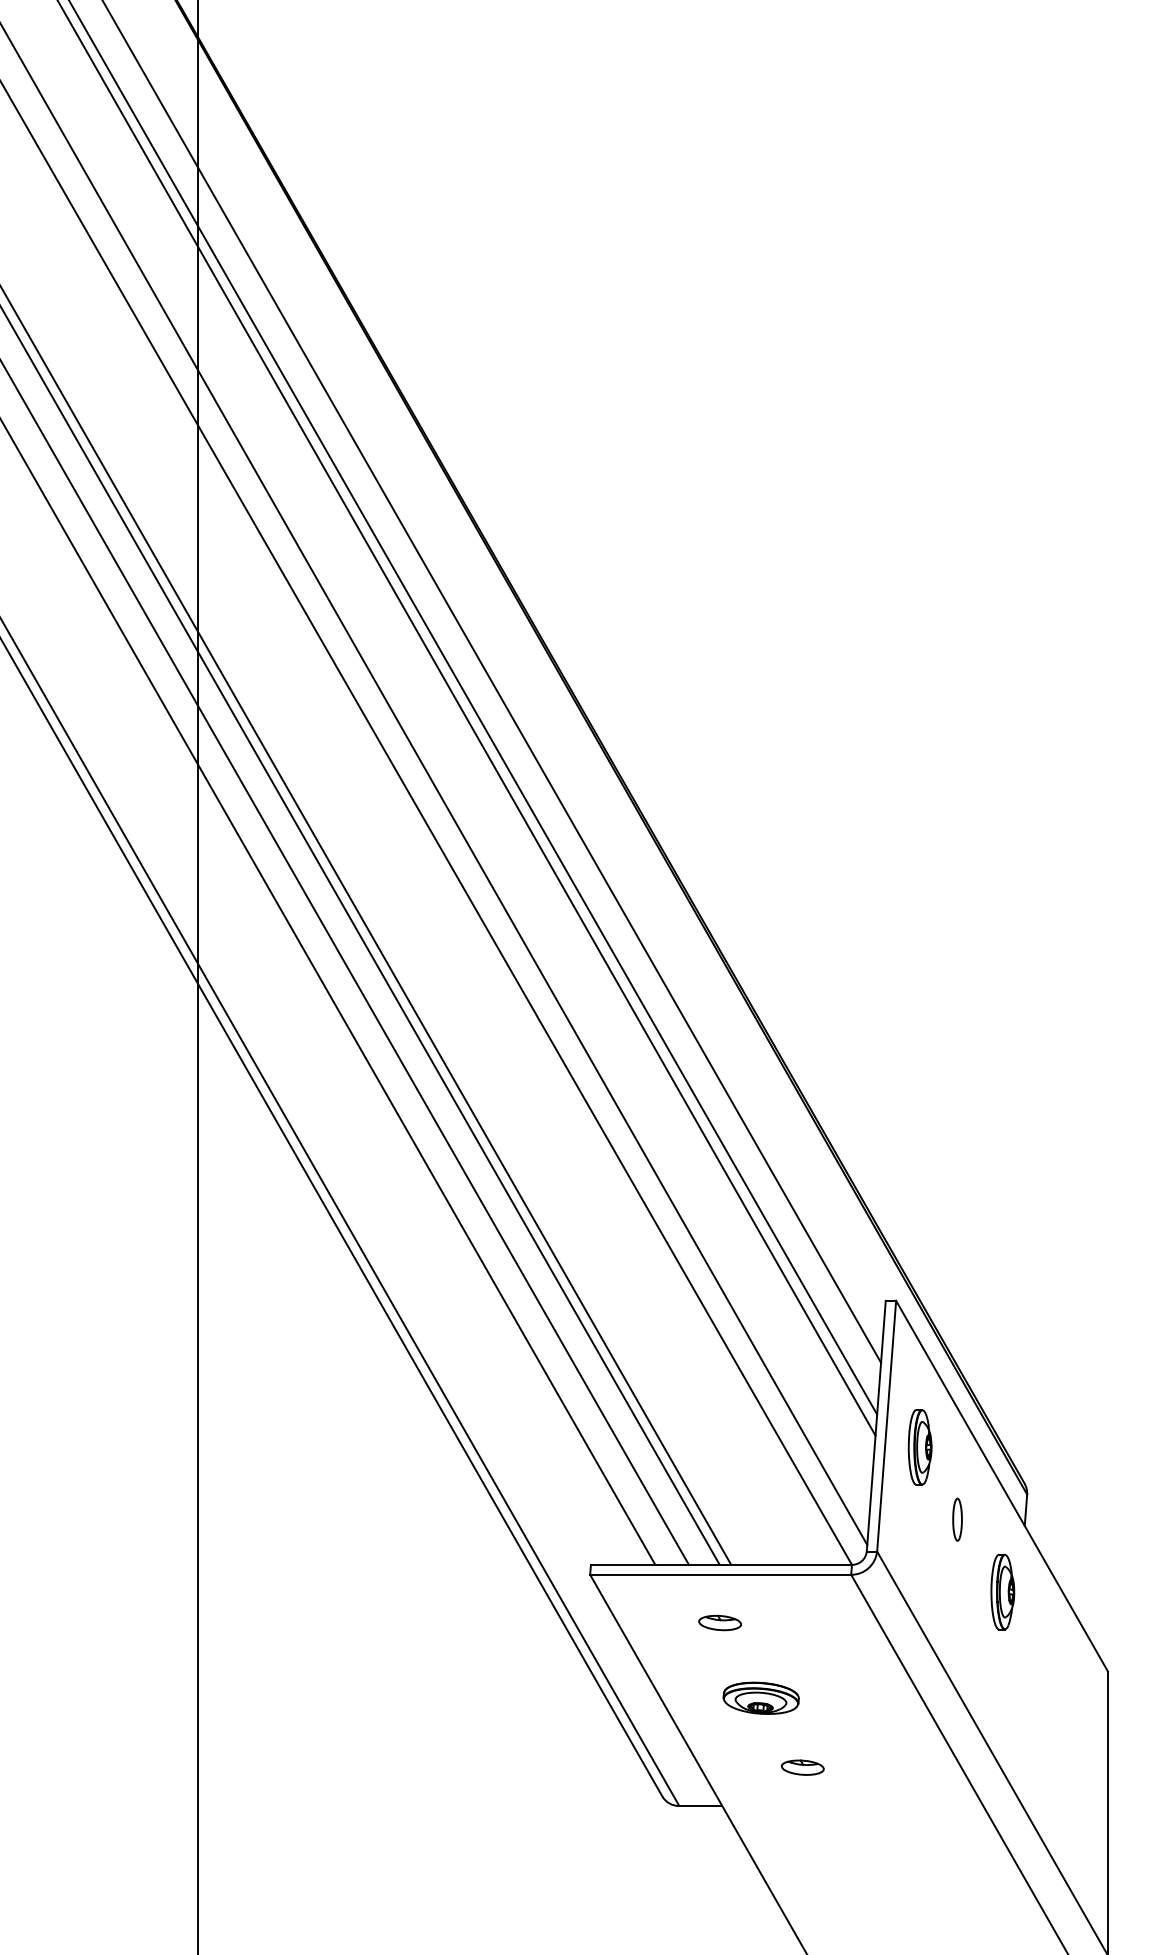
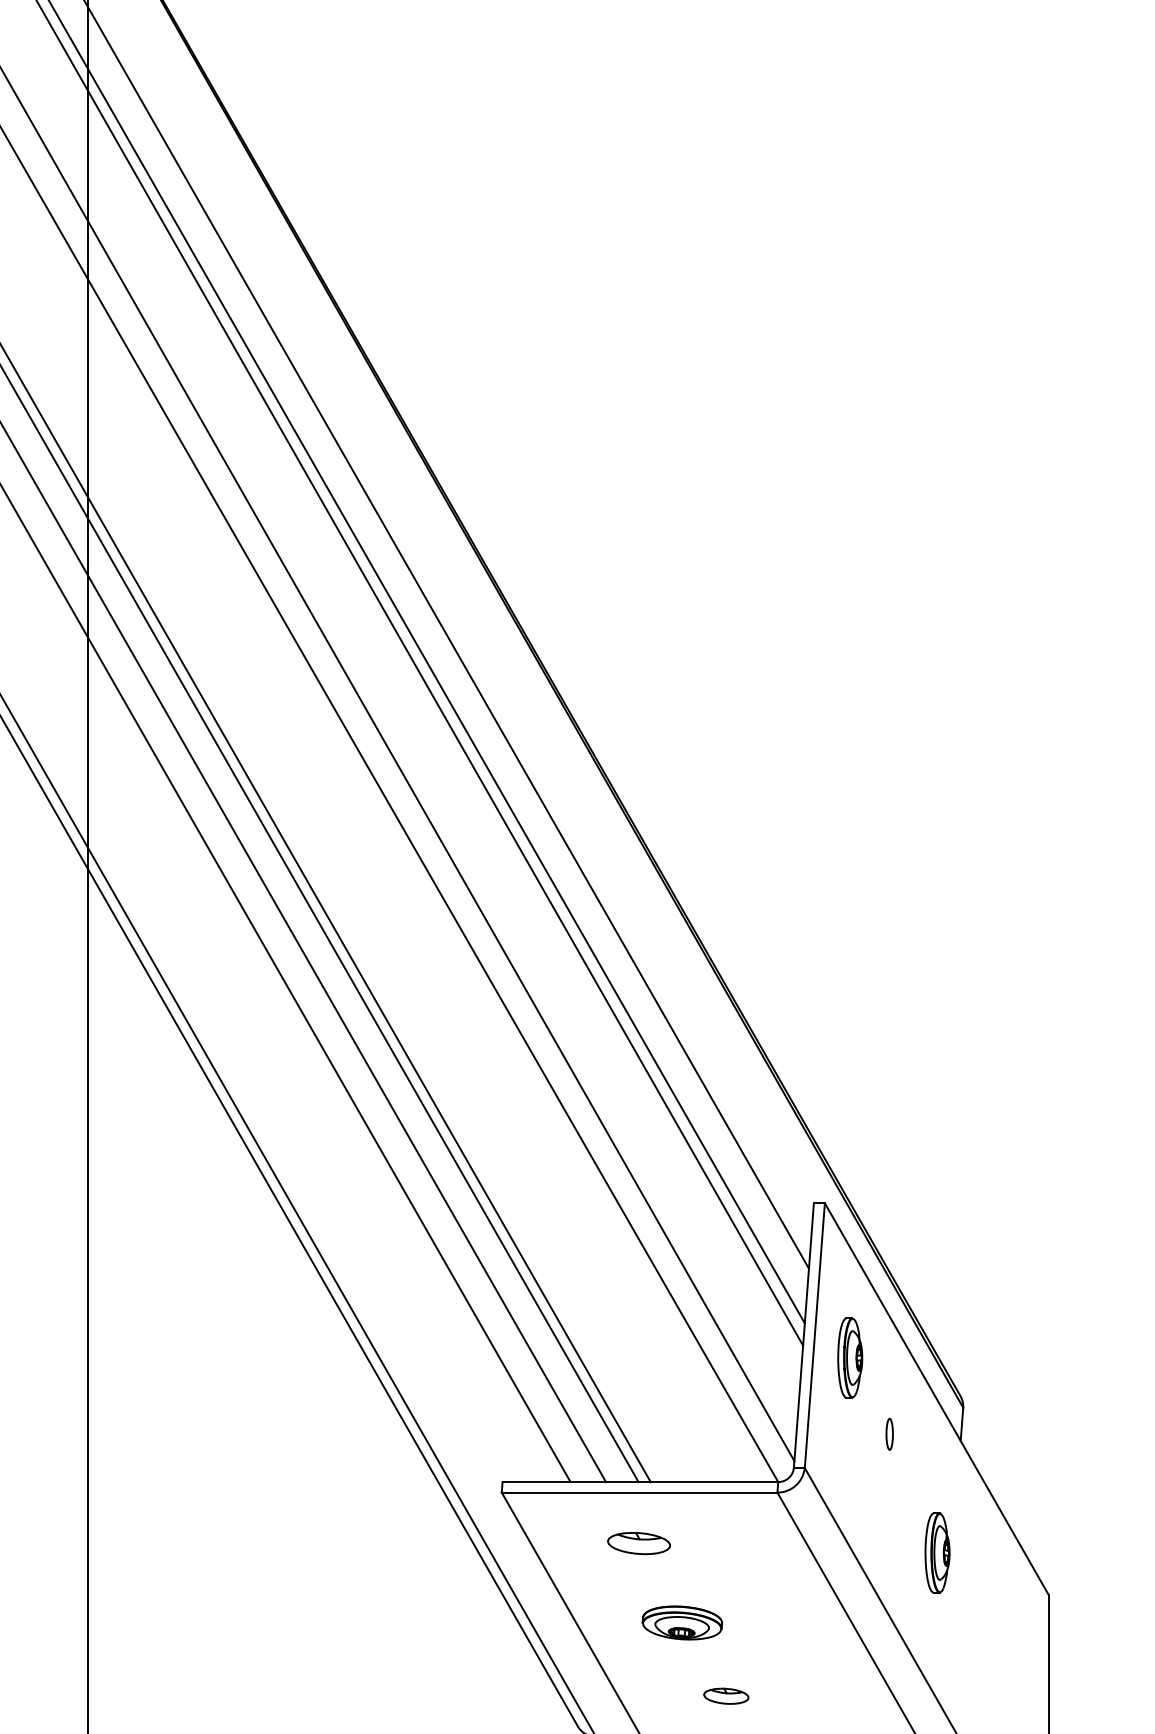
part: (957, 1519) -> (889, 1434), size x0.7
part: (1002, 1591) -> (937, 1552), moved
part: (719, 1622) -> (638, 1542), size x1.4

